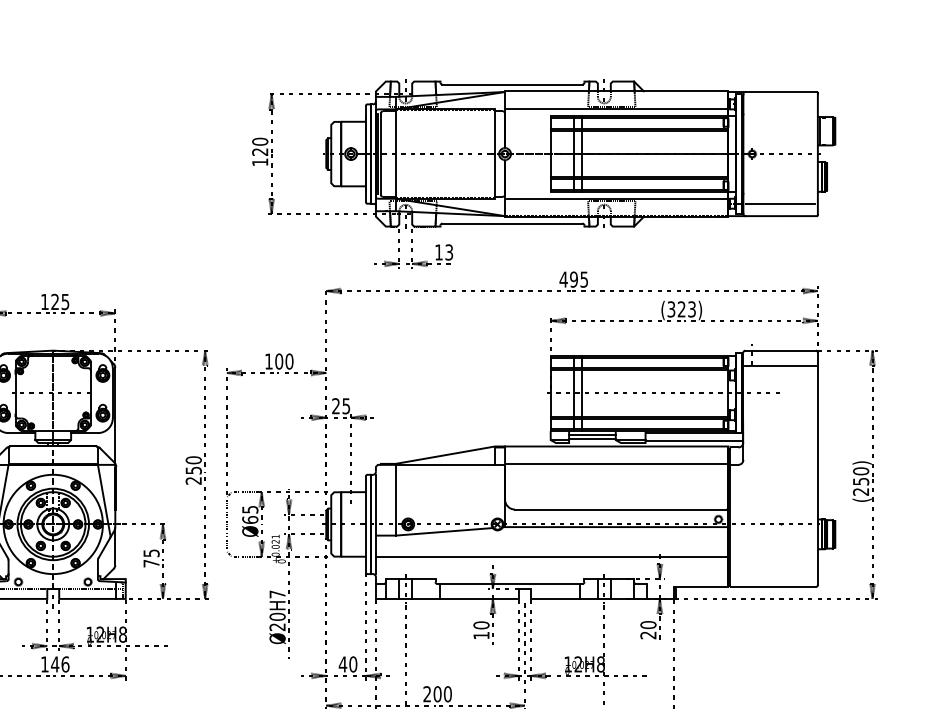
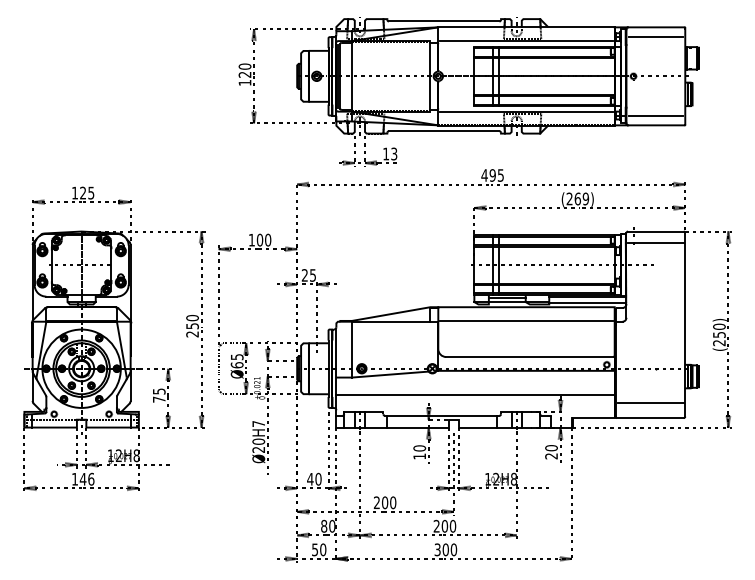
line: (780, 104) -> (655, 37), added
text: (681, 308) -> (577, 198), (323) -> (269)
line: (773, 567) -> (650, 402), added

